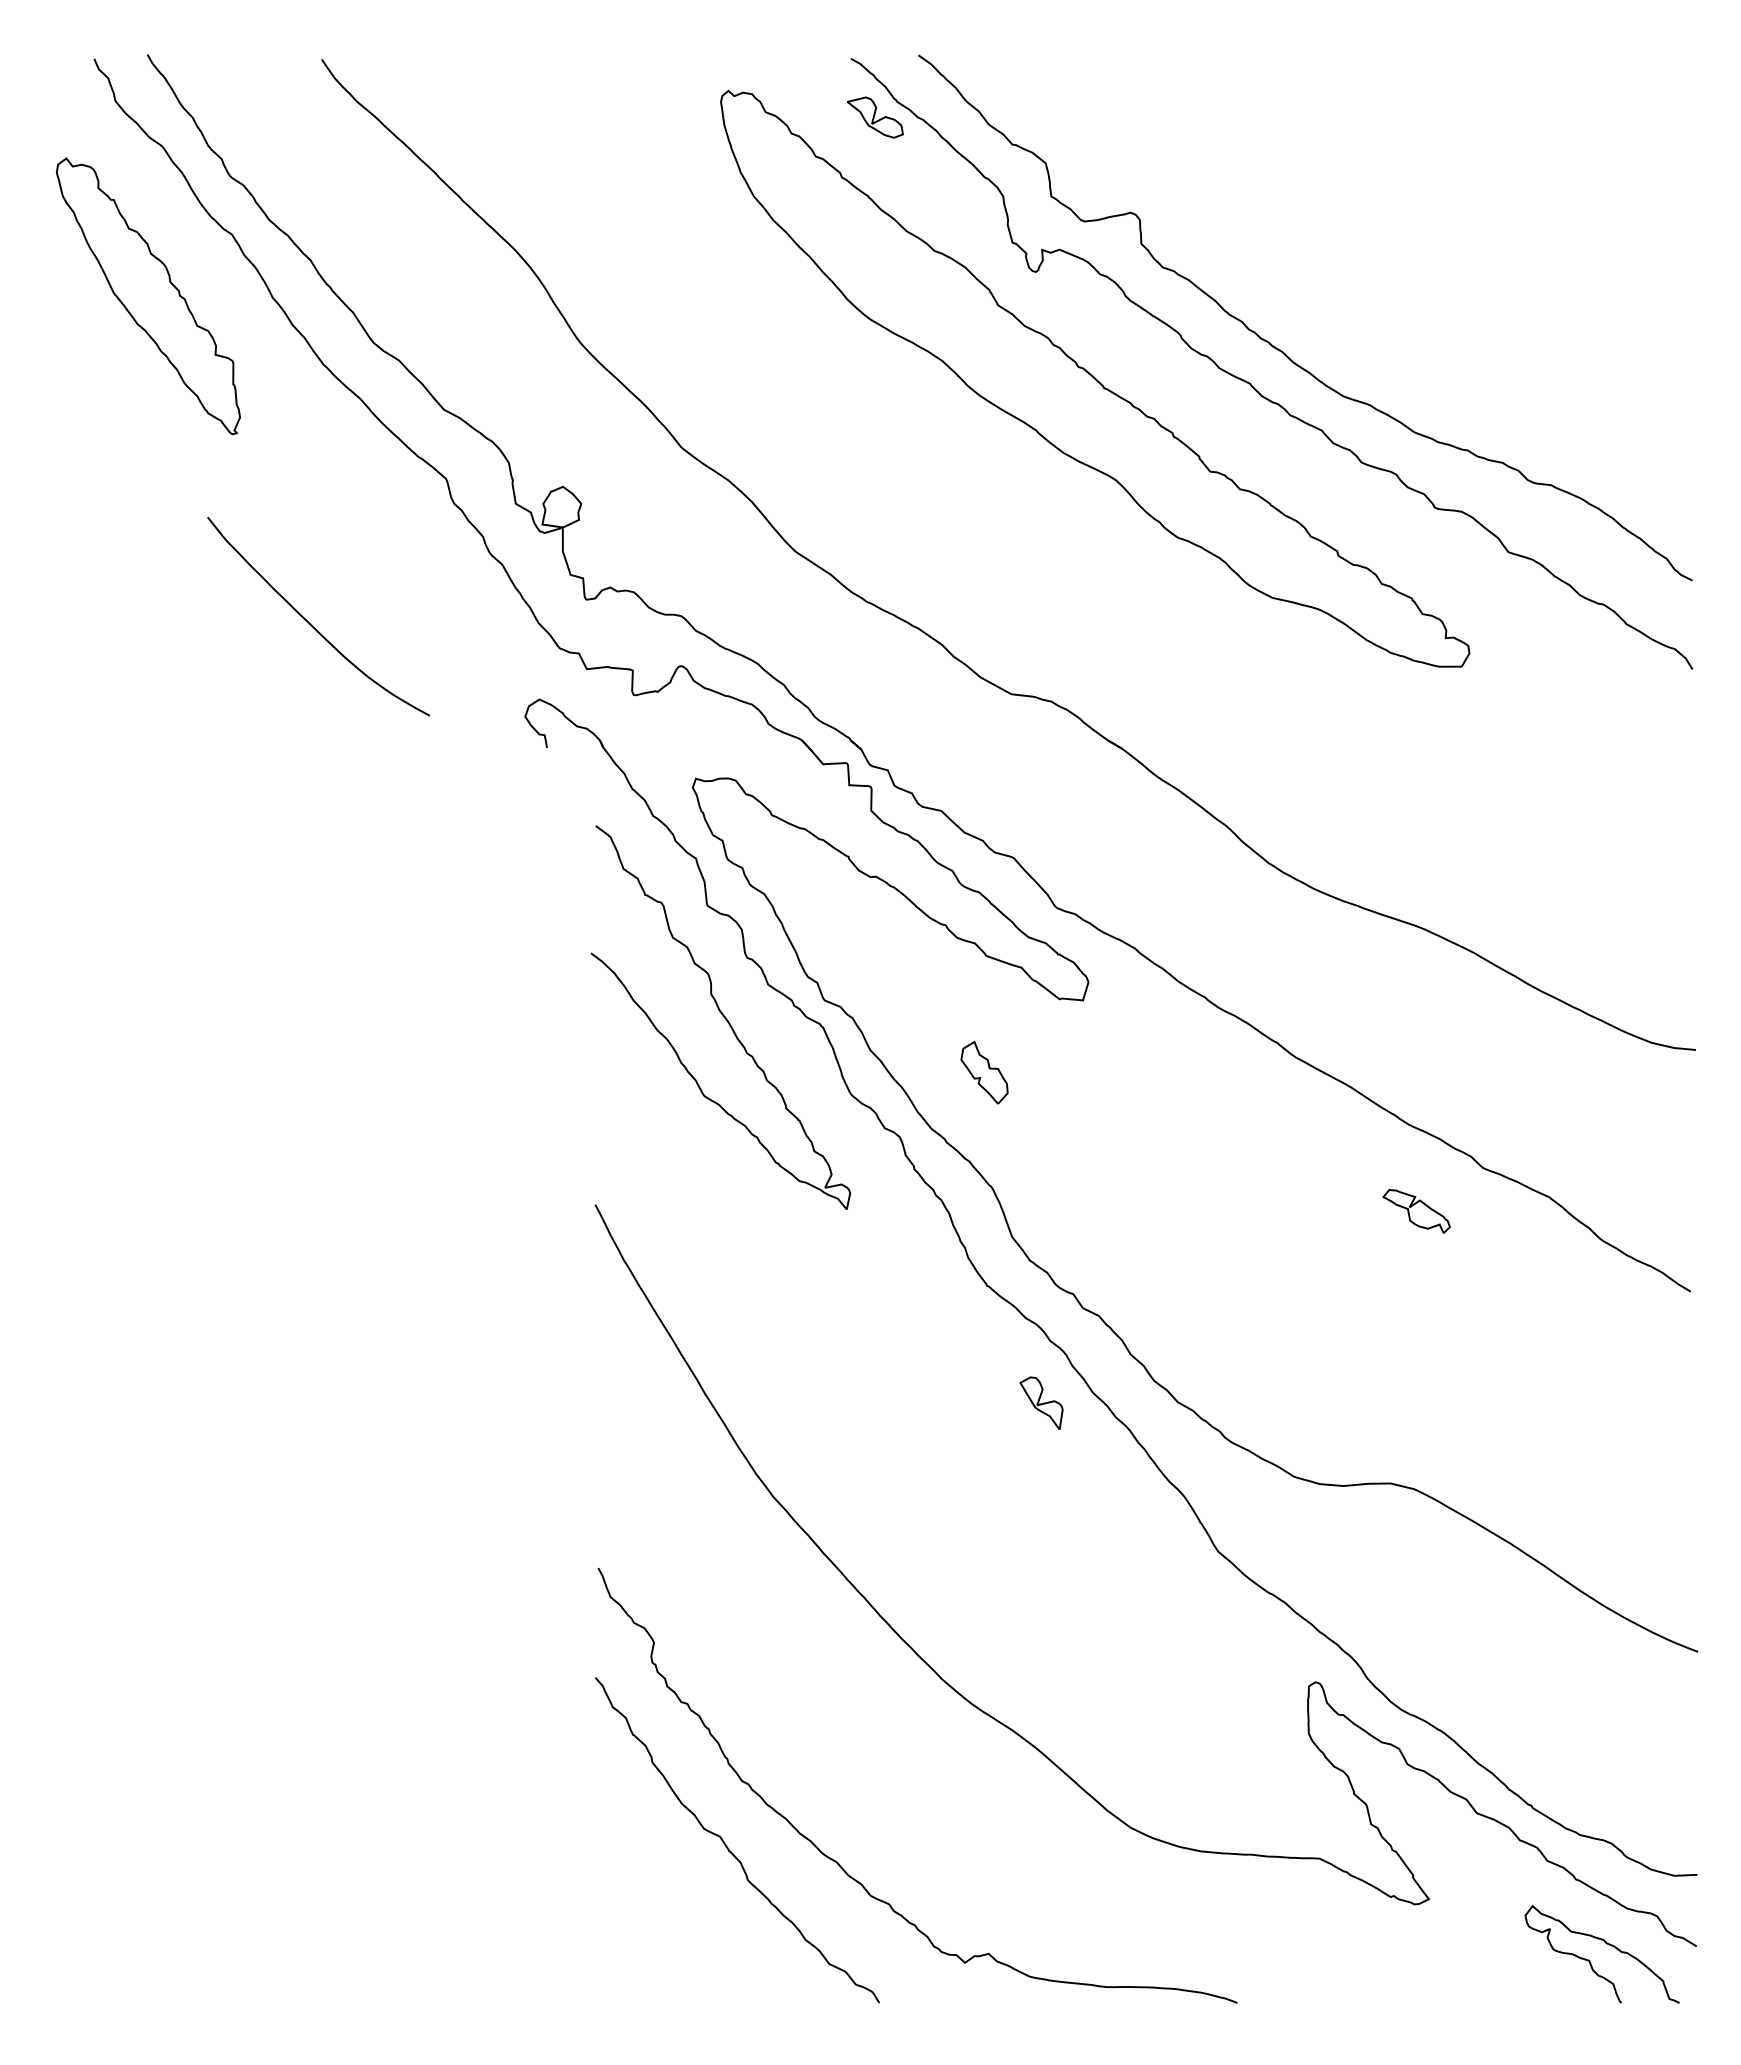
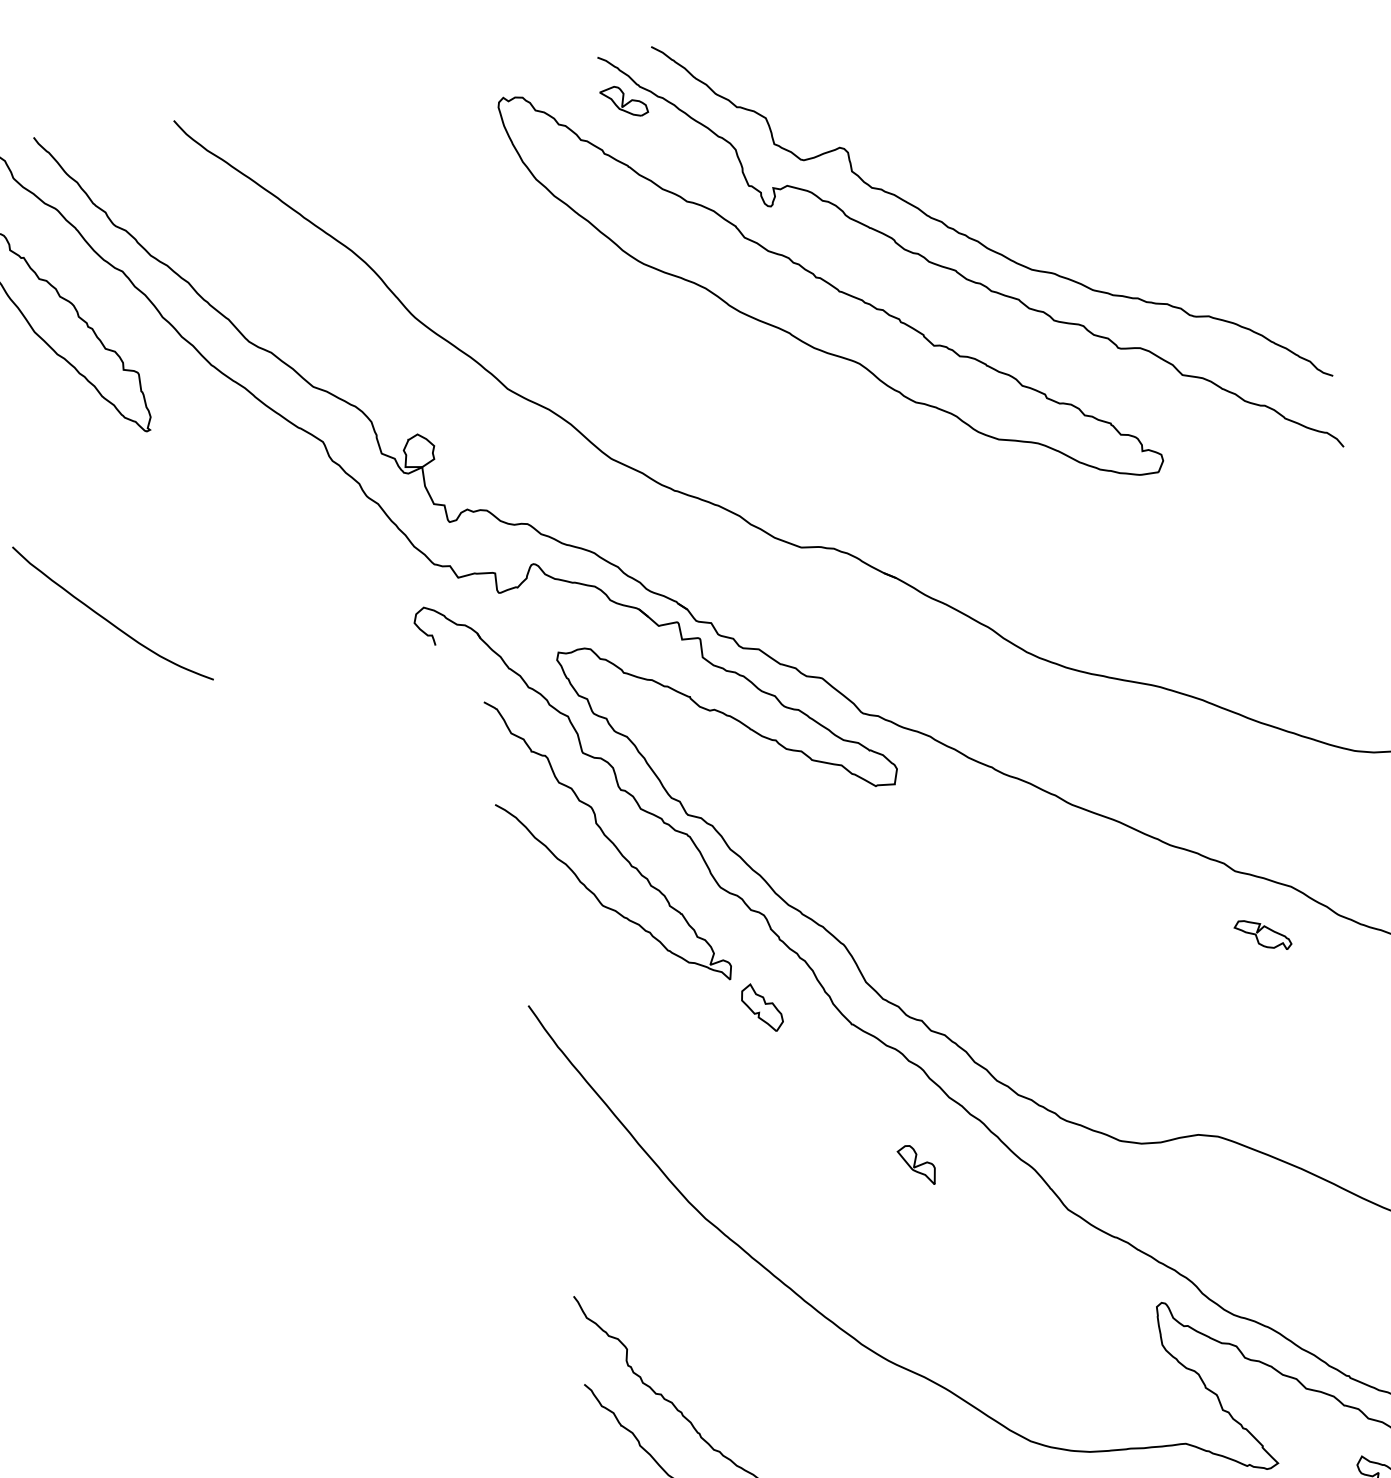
curve: (310, 623) -> (107, 619), moved
part: (984, 1072) -> (762, 1007), moved
part: (1416, 1211) -> (1262, 935), moved
part: (1041, 1402) -> (916, 1164), moved

